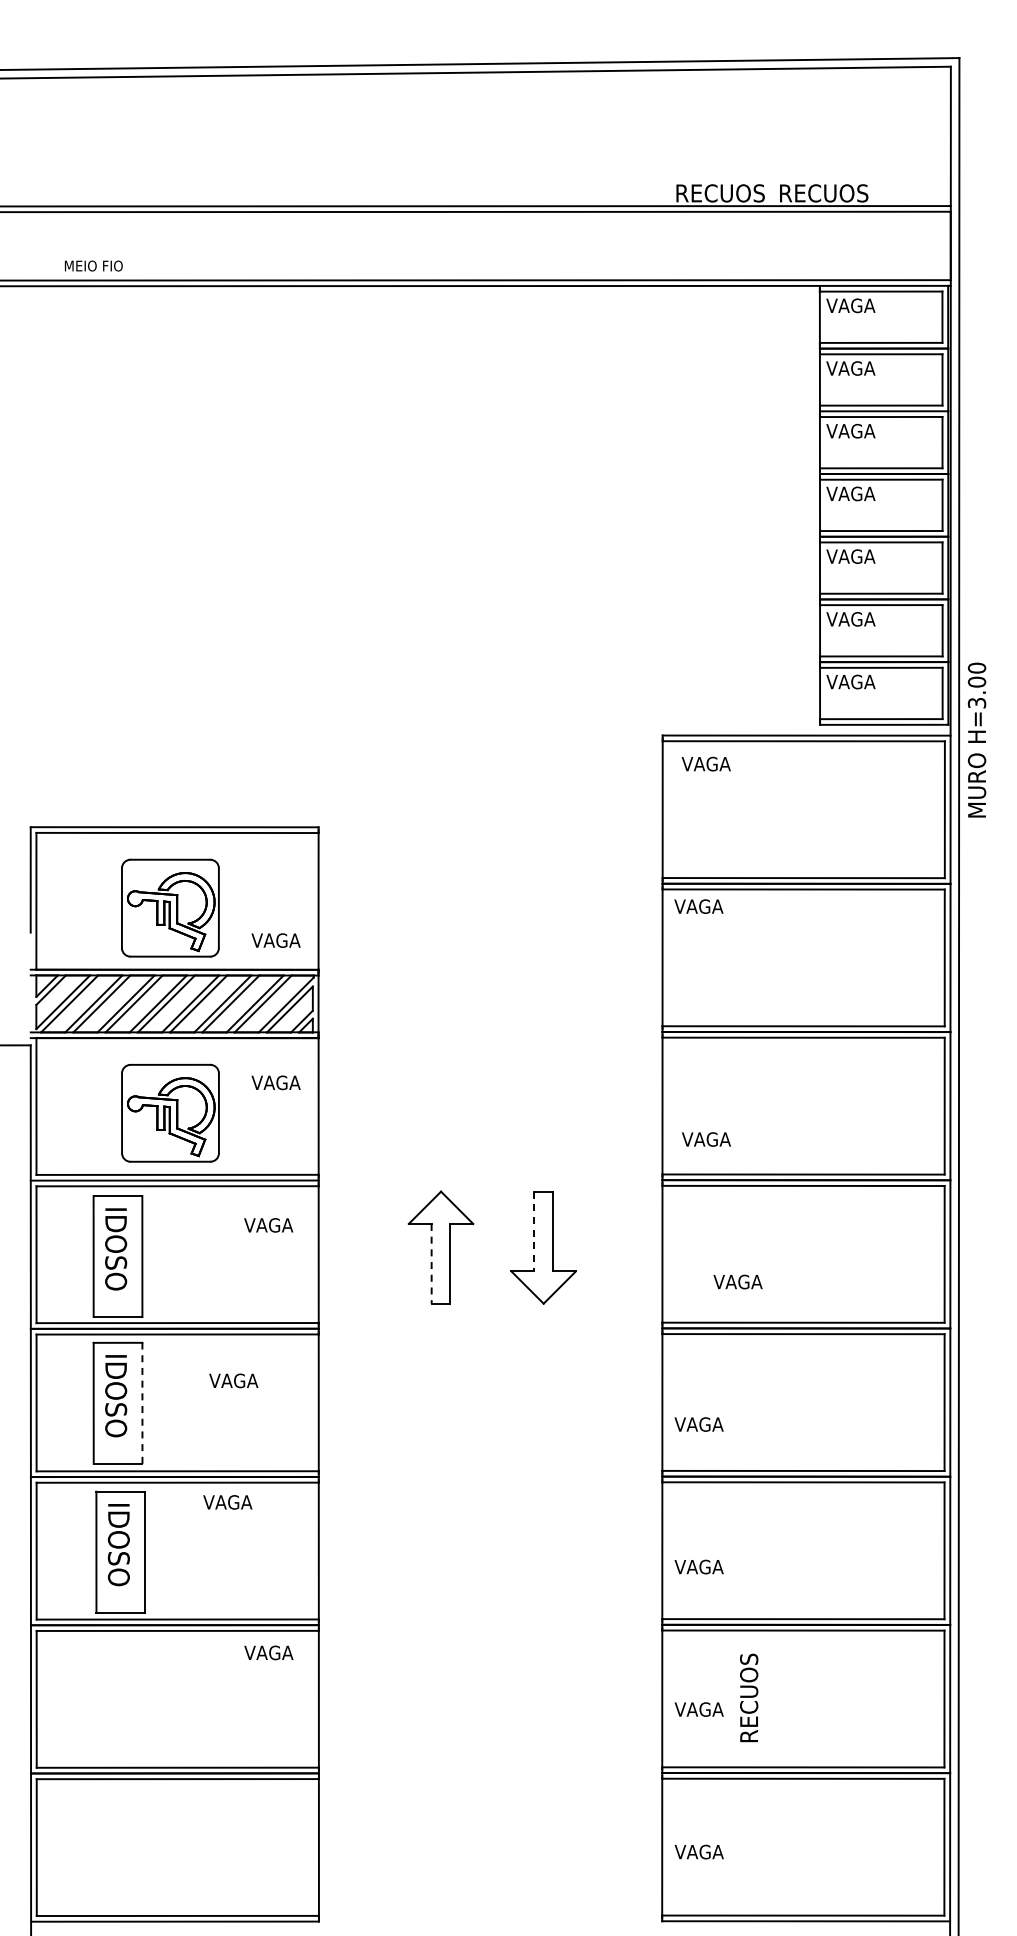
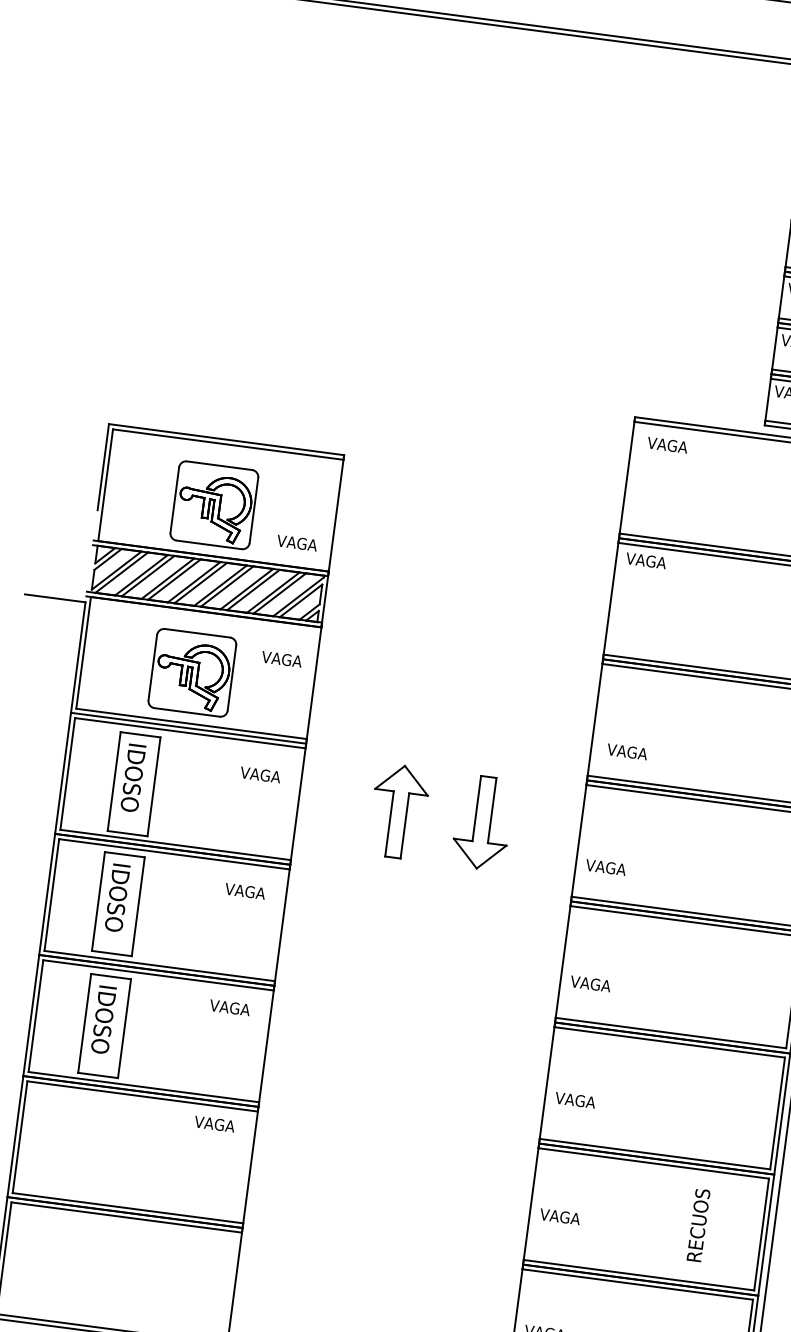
line: (534, 1231) -> (477, 808), dashed -> solid
line: (431, 1263) -> (389, 823), dashed -> solid
text: (737, 1281) -> (605, 867), moved
text: (233, 1380) -> (245, 891), moved
line: (142, 1403) -> (138, 906), dashed -> solid
text: (227, 1502) -> (229, 1007), moved
text: (749, 1697) -> (698, 1225), moved

